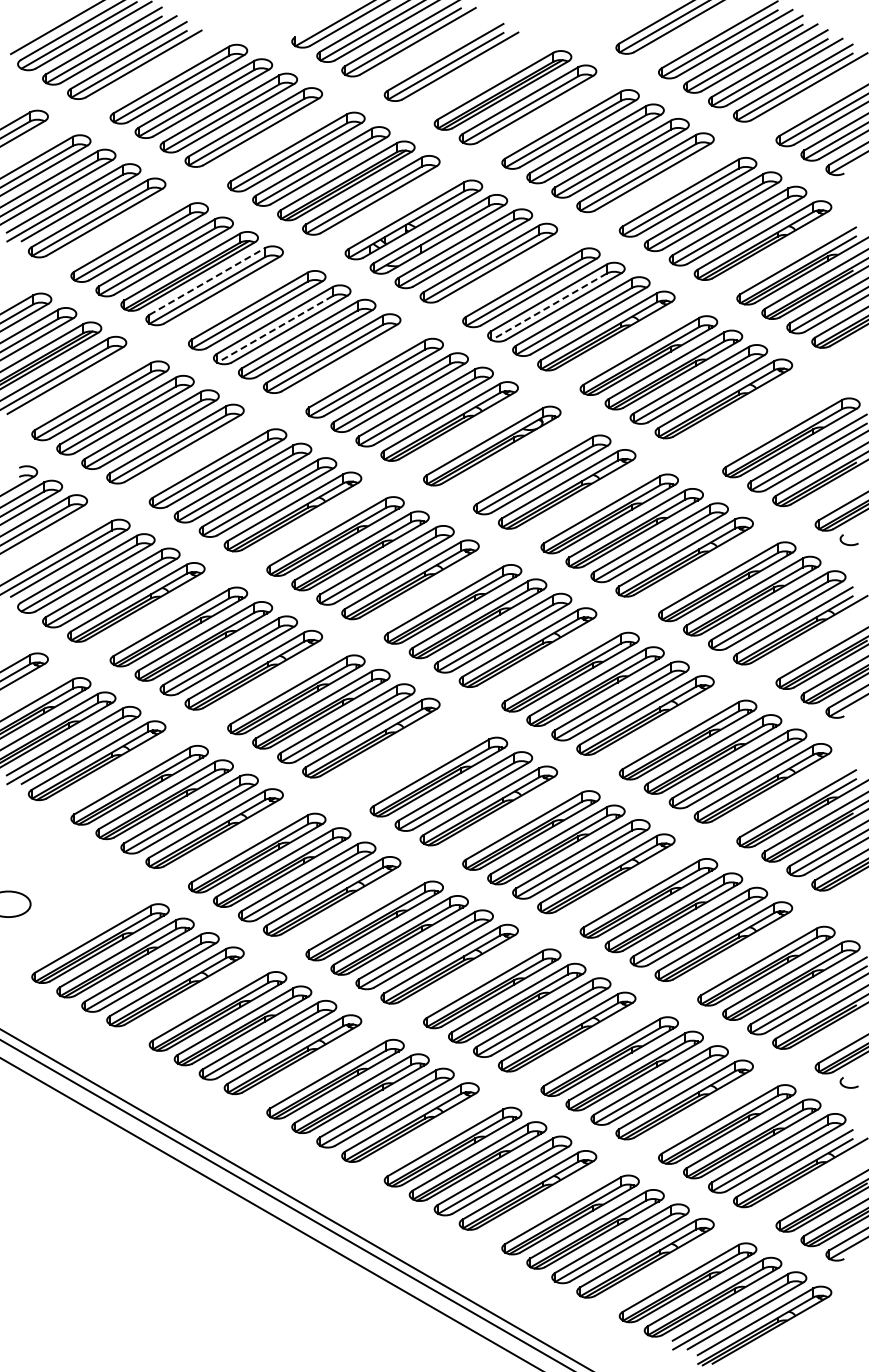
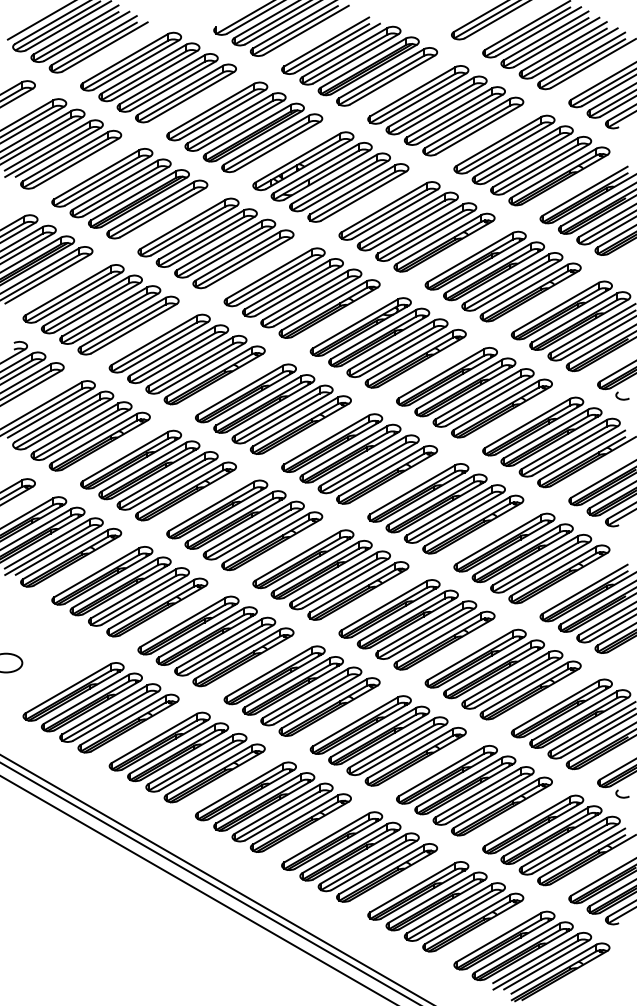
part: (477, 75) -> (350, 55), added
line: (207, 281) -> (152, 206), dashed -> solid
line: (549, 306) -> (402, 224), dashed -> solid
line: (274, 329) -> (201, 241), dashed -> solid
part: (766, 423) -> (561, 310), added
part: (517, 460) -> (379, 337), added
part: (413, 762) -> (303, 559), added

